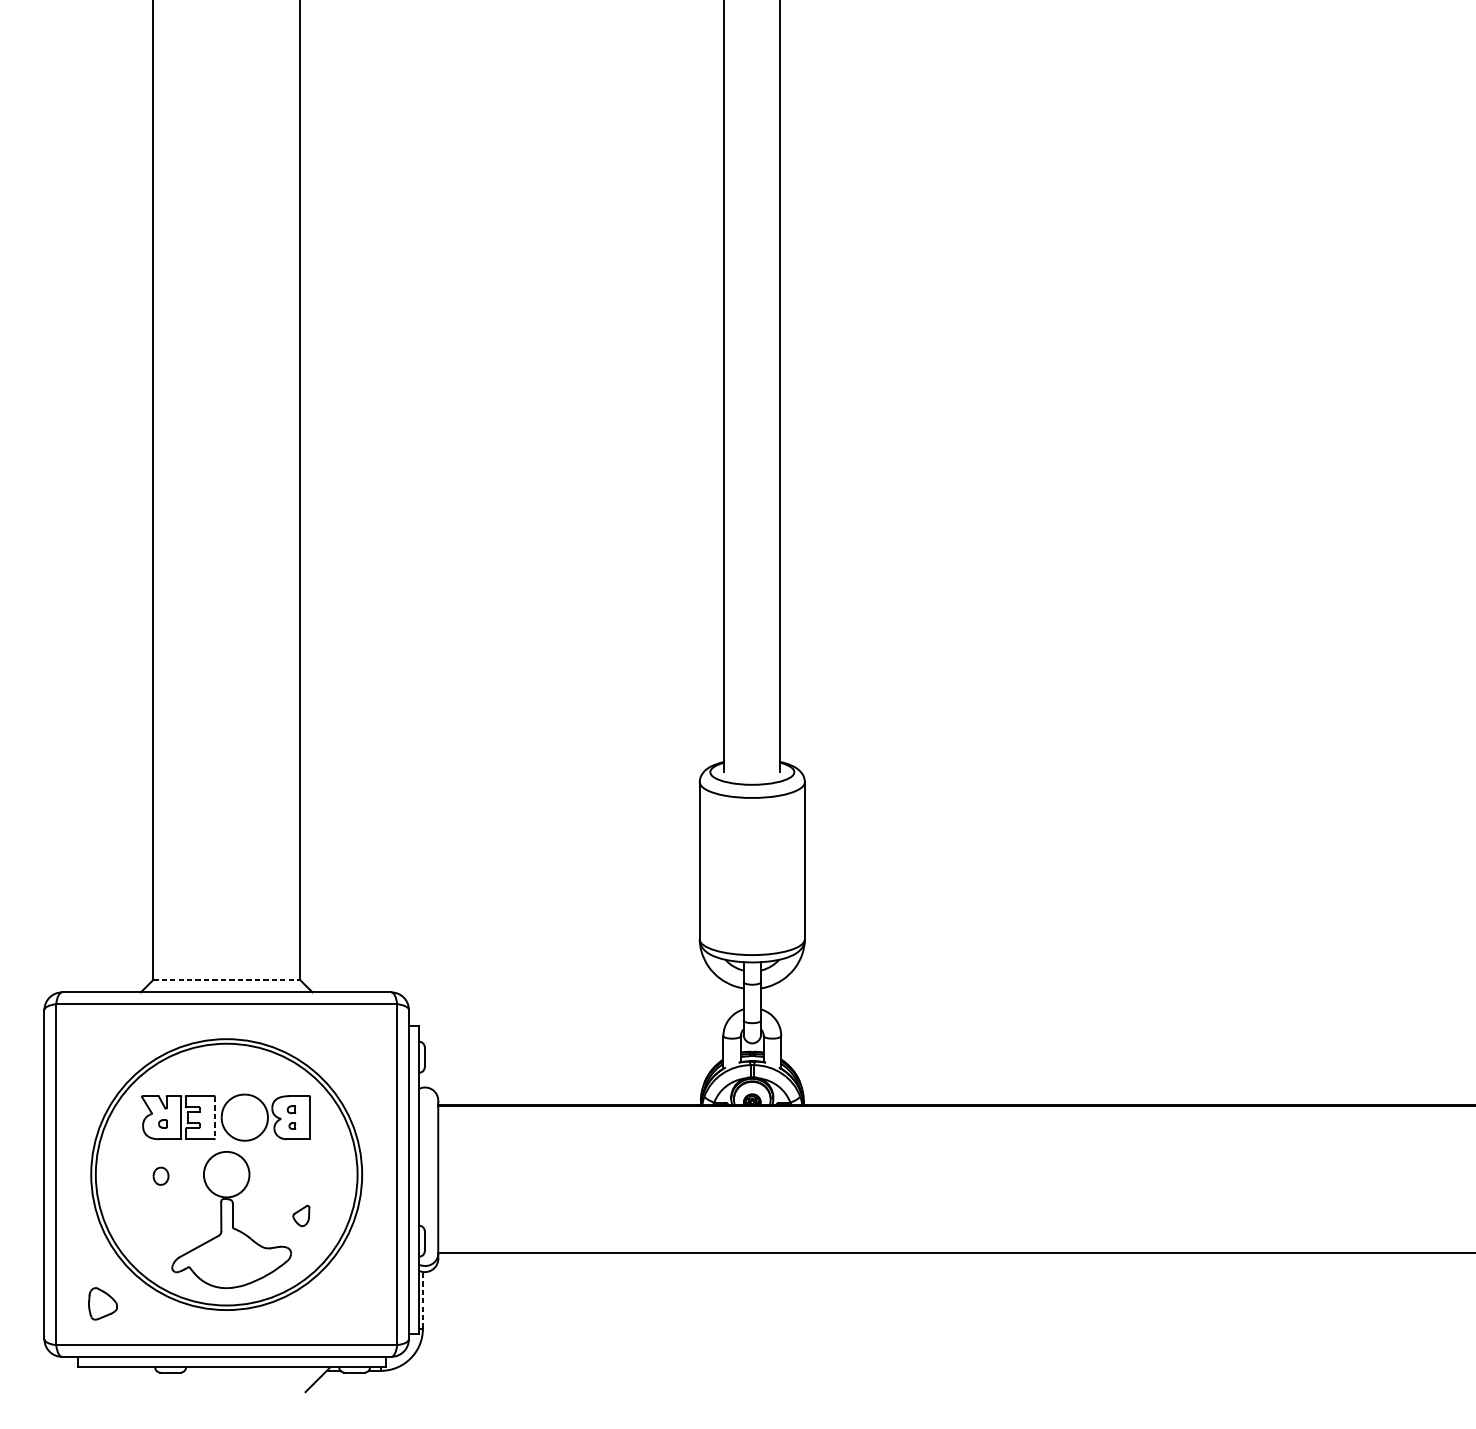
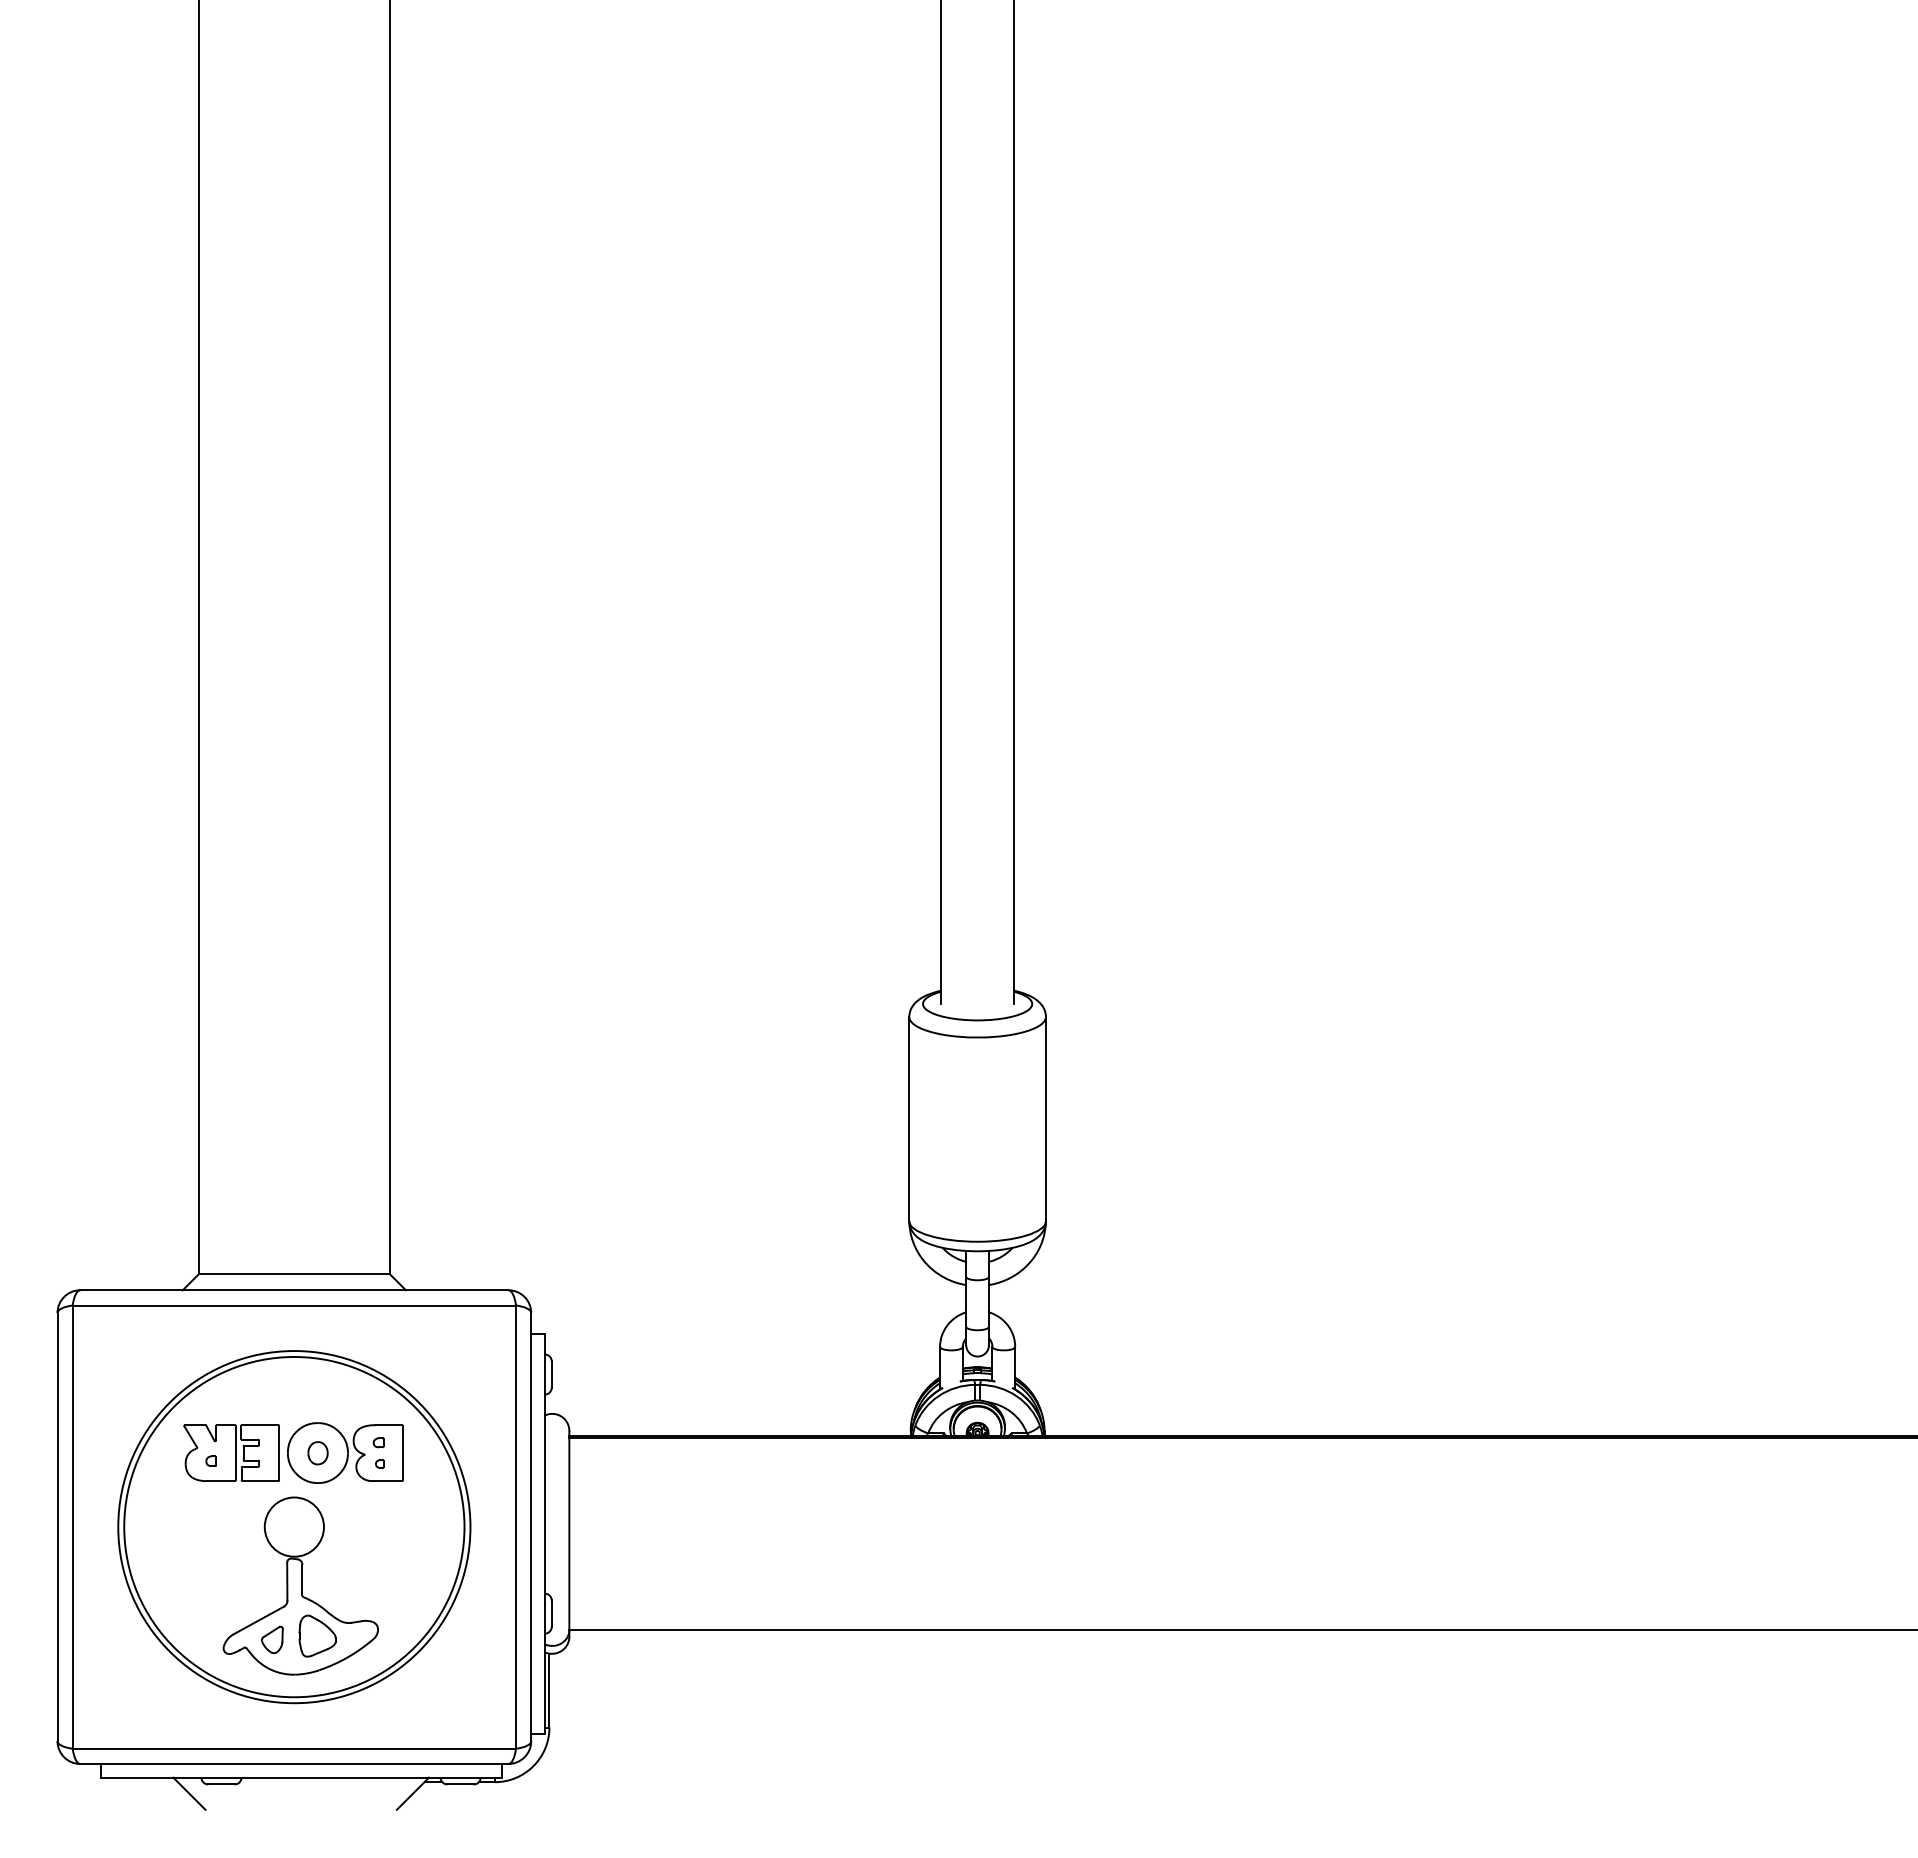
line: (226, 980) -> (294, 1274), dashed -> solid
line: (215, 1117) -> (279, 1453), dashed -> solid
part: (160, 1176) -> (317, 1453), moved
part: (301, 1215) -> (272, 1639), moved
line: (422, 1300) -> (549, 1690), dashed -> solid
part: (102, 1303) -> (317, 1635), moved
line: (146, 1379) -> (189, 1793), added

